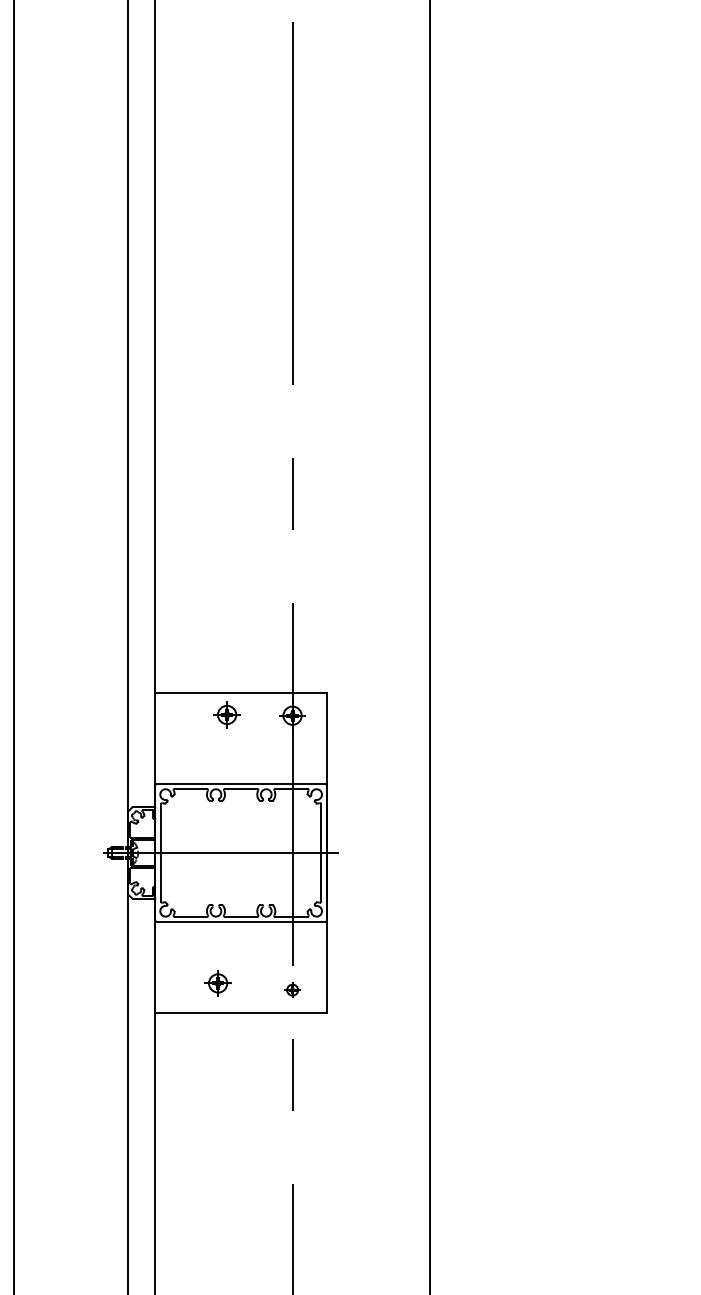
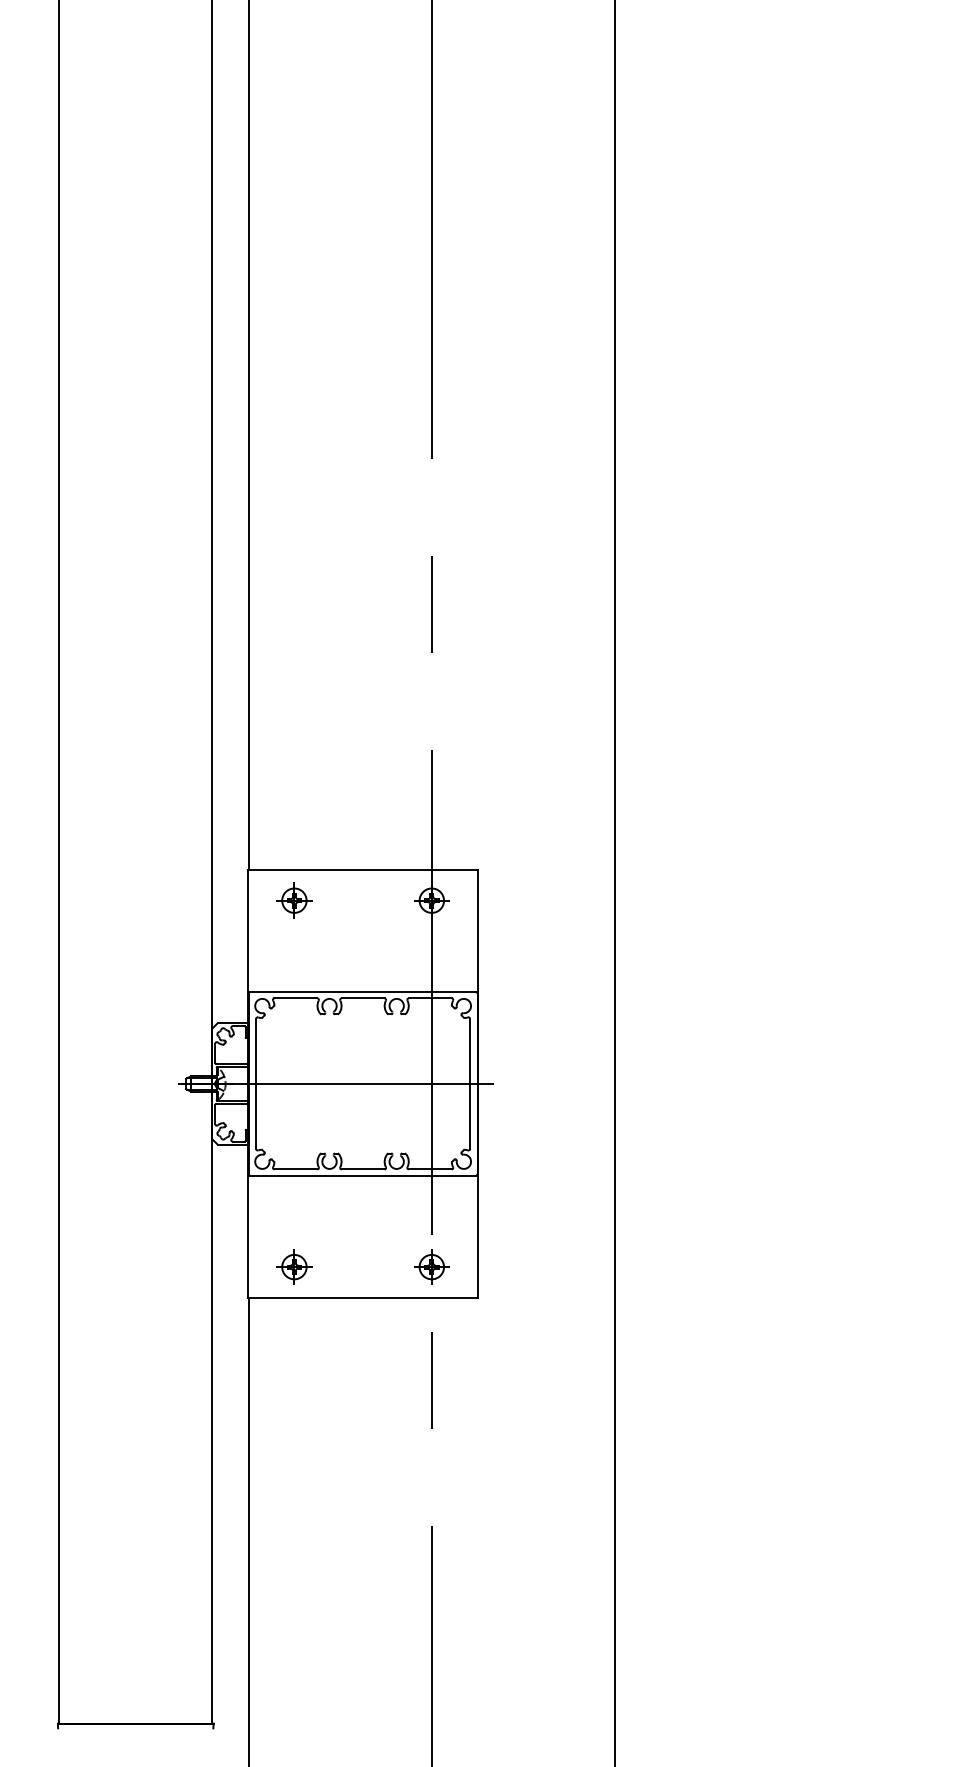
part: (227, 714) -> (294, 900), moved
part: (218, 982) -> (294, 1266), moved
part: (292, 989) -> (431, 1266), size x1.67

